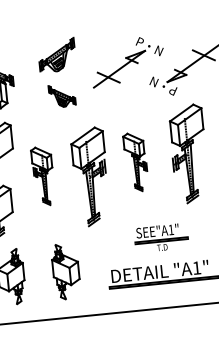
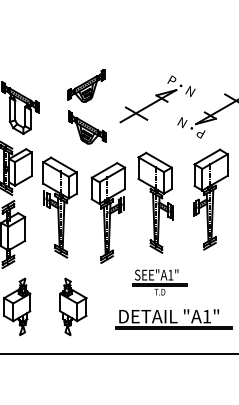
part: (62, 95) -> (87, 127), size x1.43
part: (135, 162) -> (155, 202), size x1.67
part: (42, 176) -> (59, 207), size x1.67
part: (160, 238) -> (159, 282), moved

